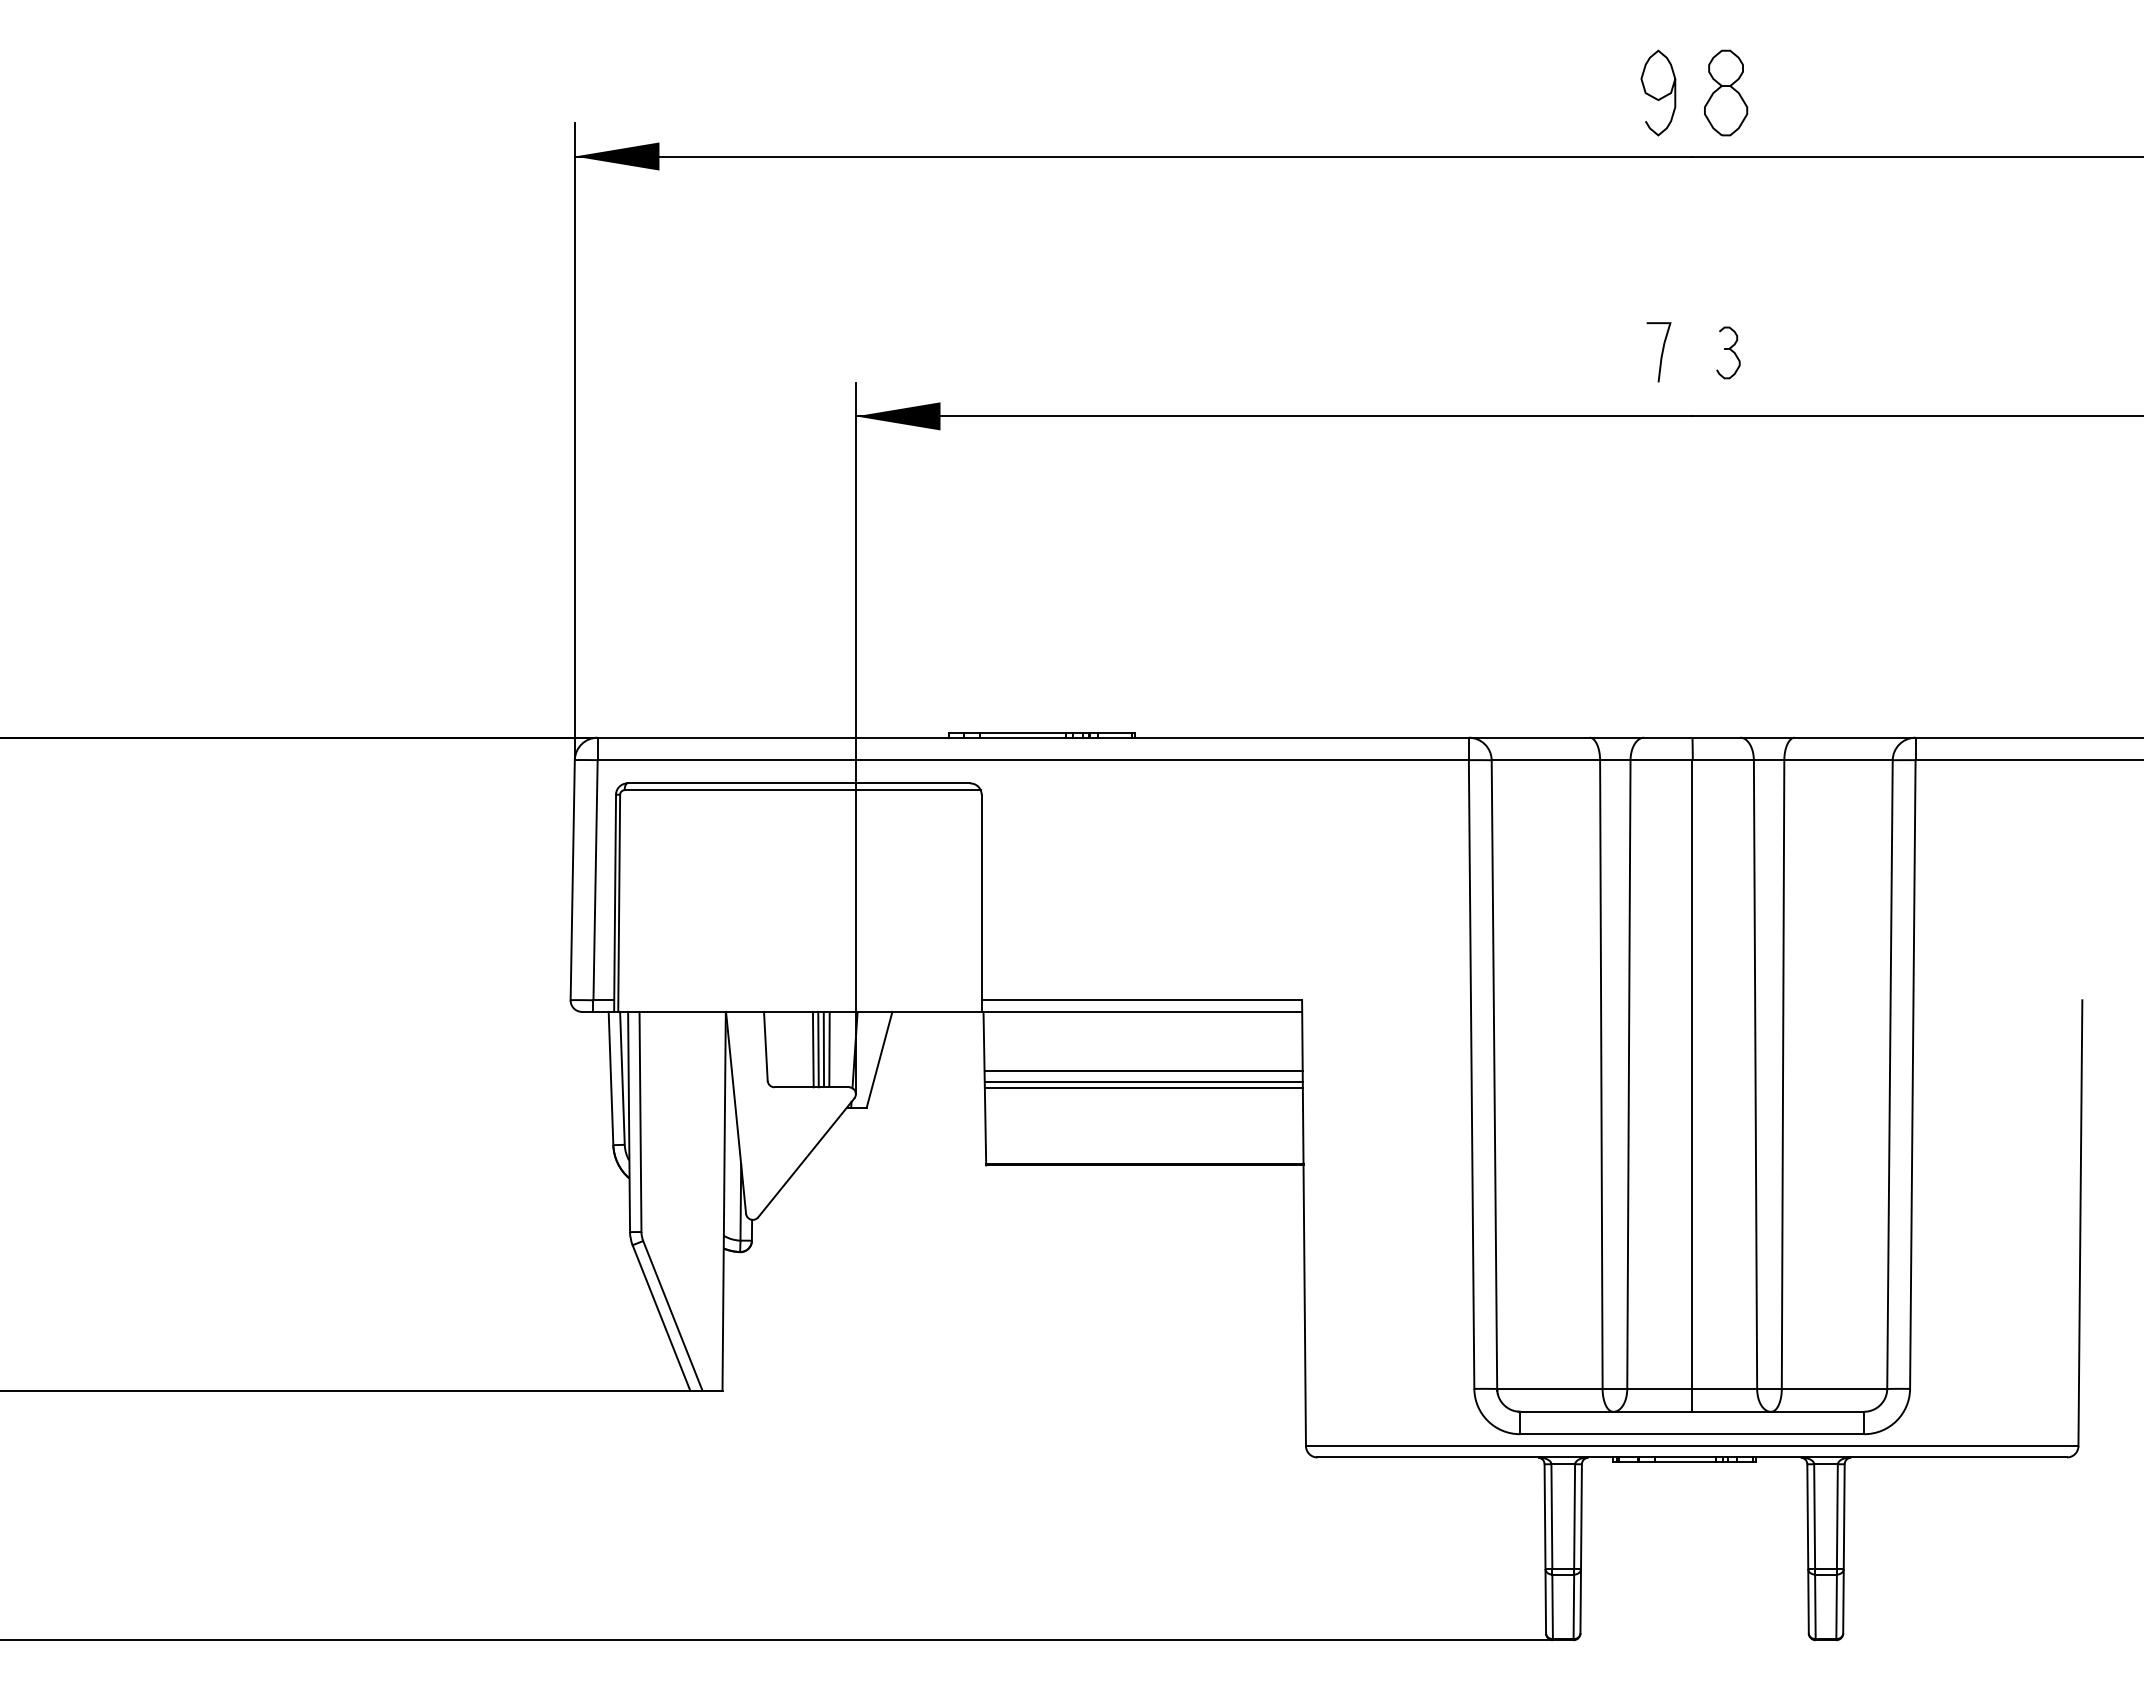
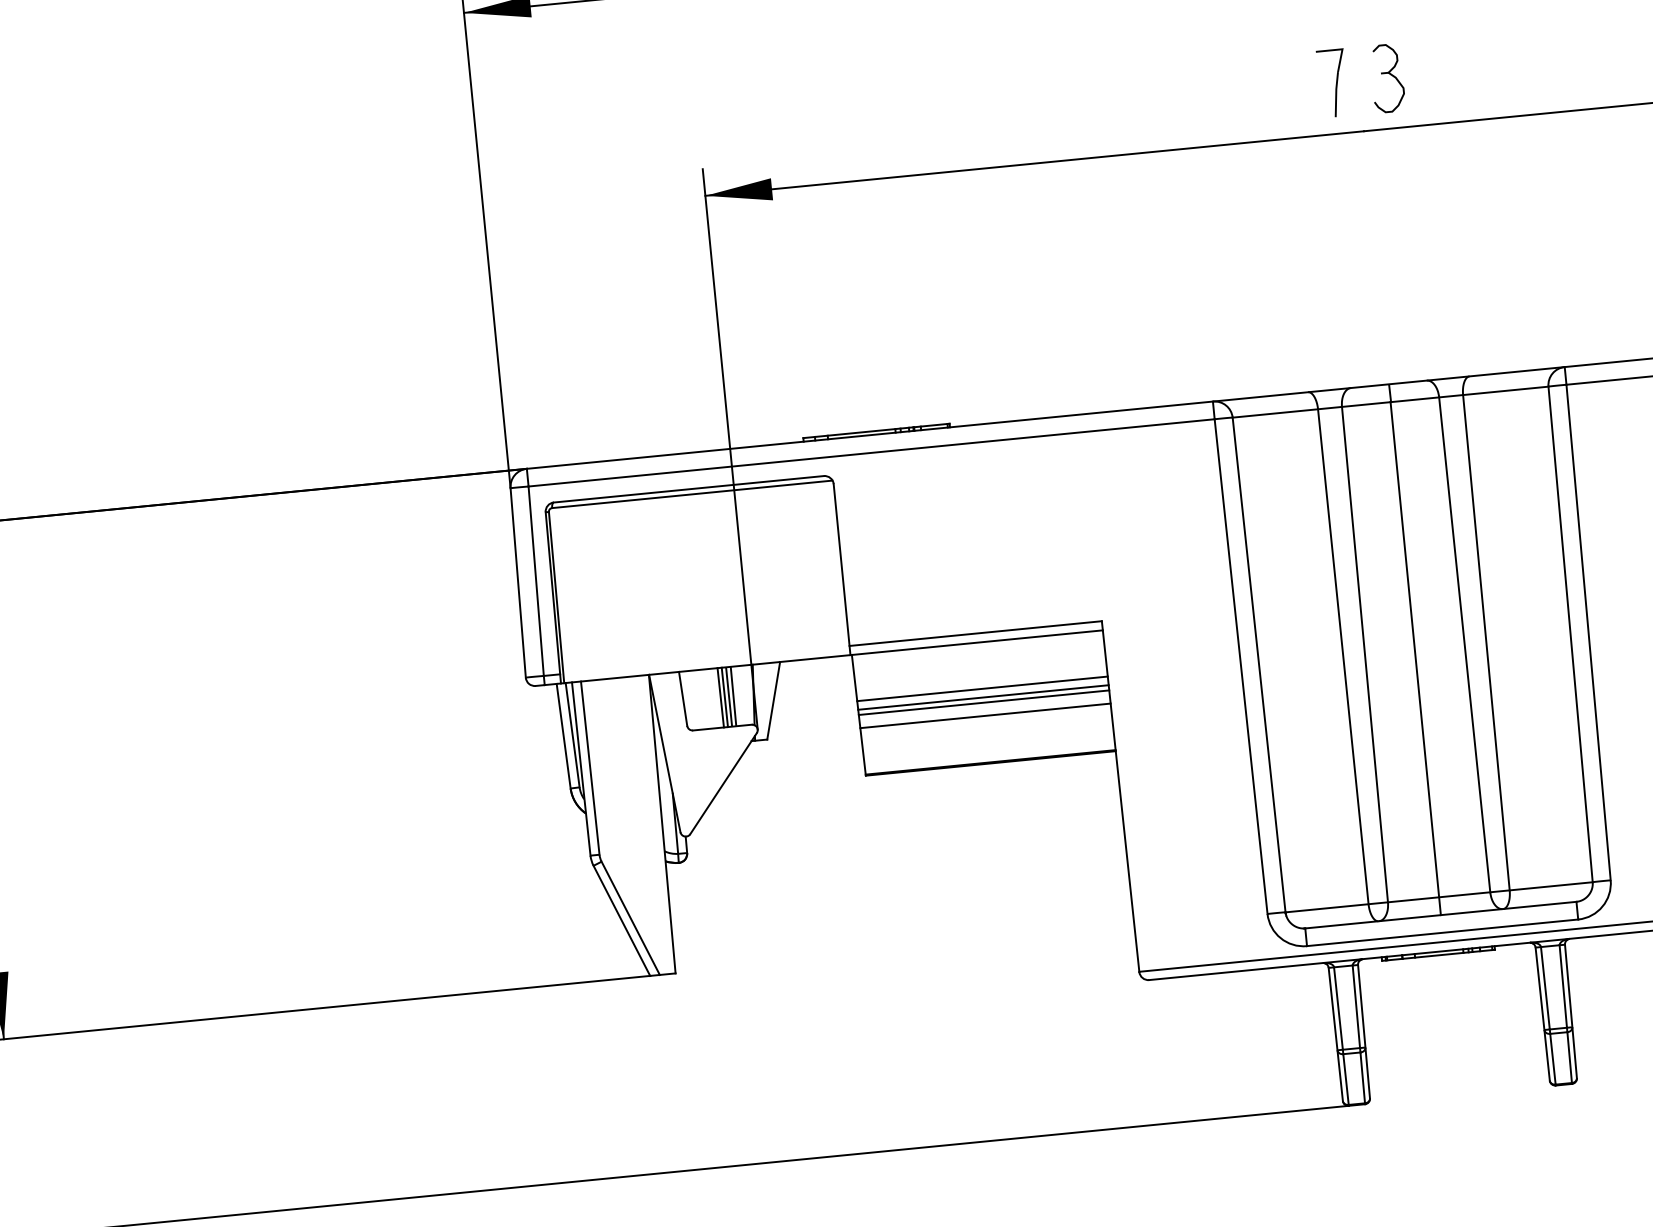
part: (1658, 352) -> (1332, 83), size x1.43
part: (1728, 352) -> (1387, 78), size x1.67
line: (1144, 1104) -> (985, 715), added

